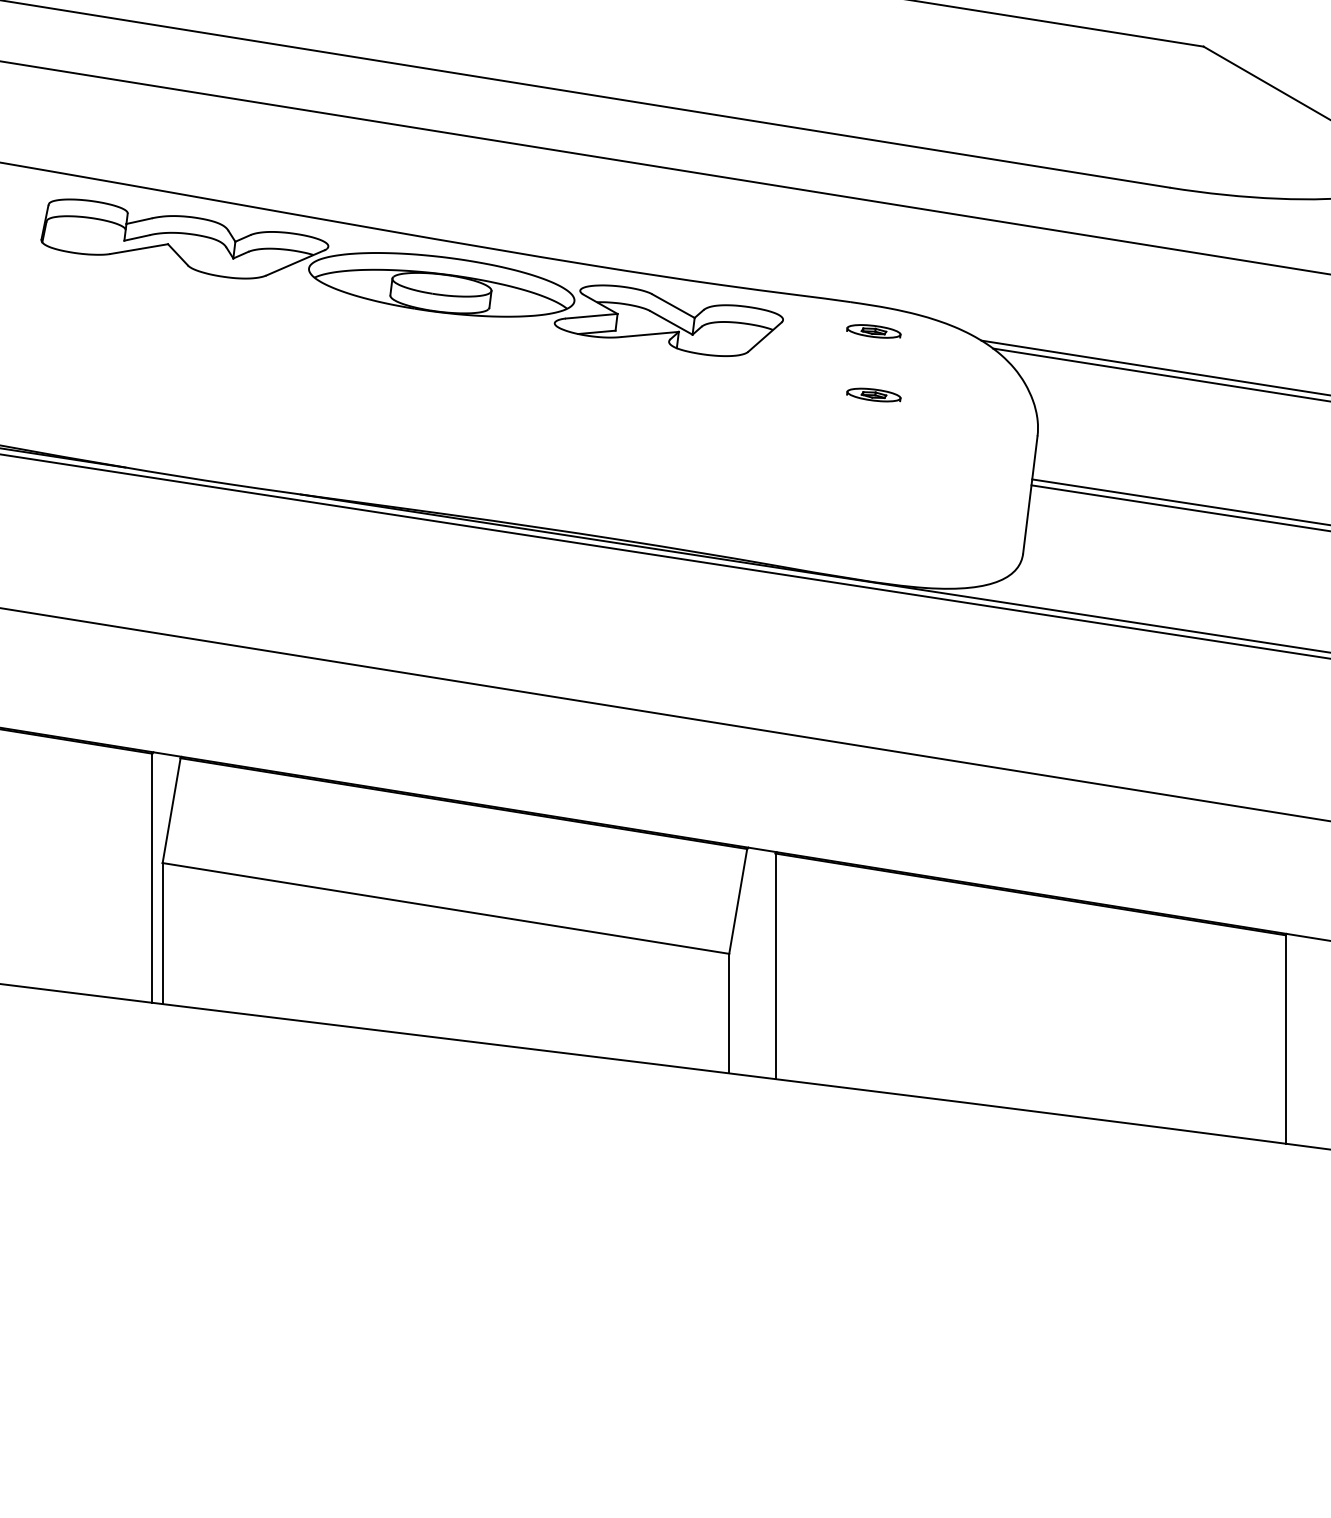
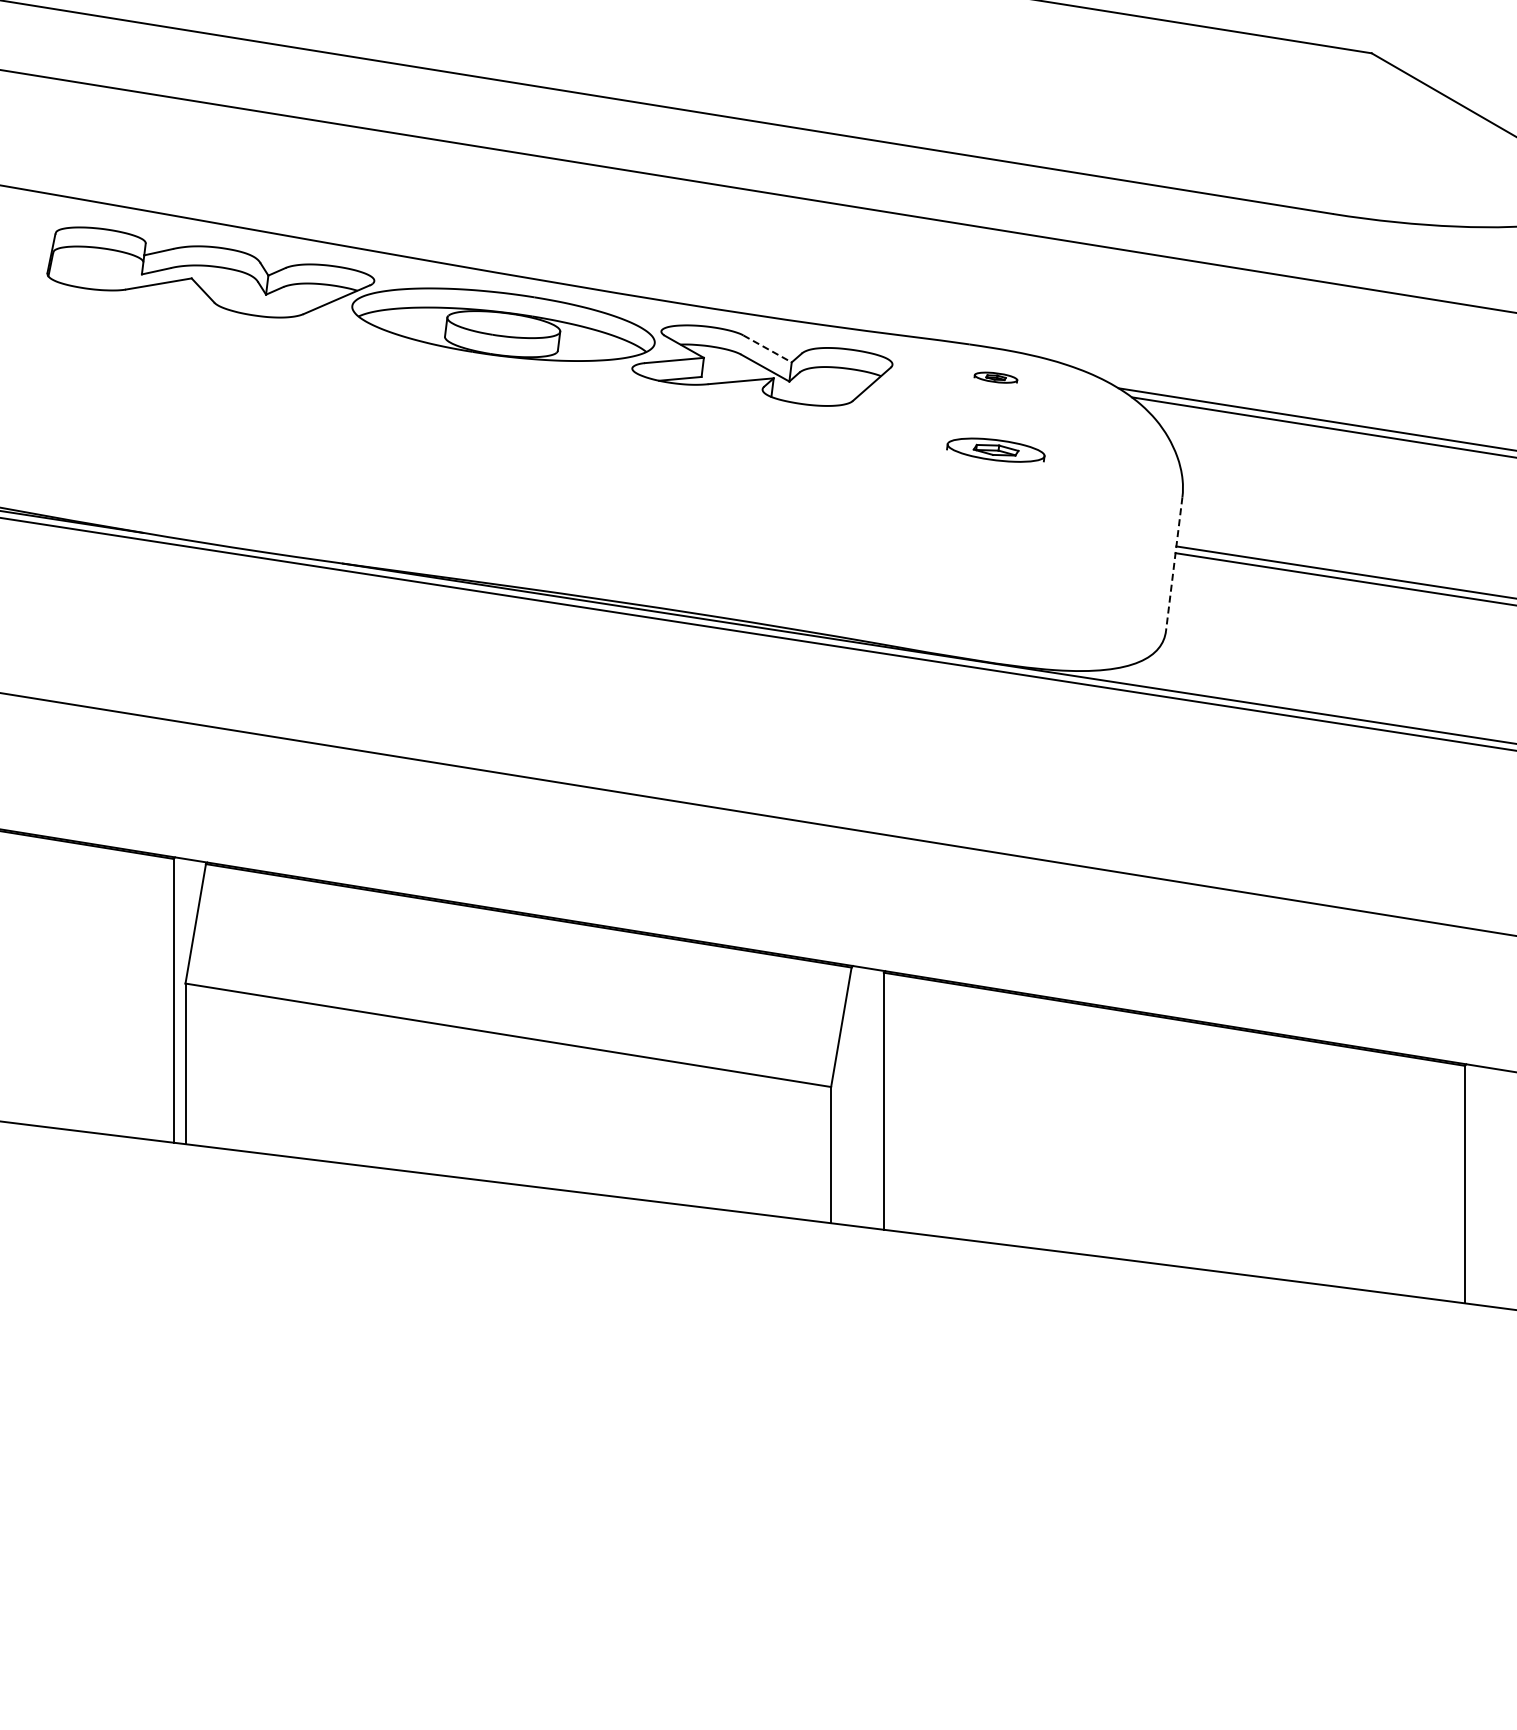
line: (673, 305) -> (767, 348), solid -> dashed
part: (873, 331) -> (995, 377), size x0.7
part: (873, 395) -> (995, 450), size x1.6
line: (1030, 495) -> (1174, 564), solid -> dashed

